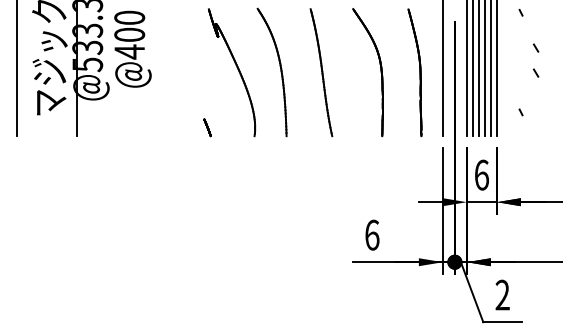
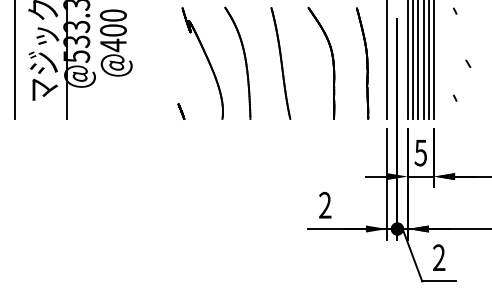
line: (535, 47) -> (467, 41), removed
text: (481, 174) -> (420, 152), 6 -> 5
text: (372, 234) -> (325, 204), 6 -> 2

